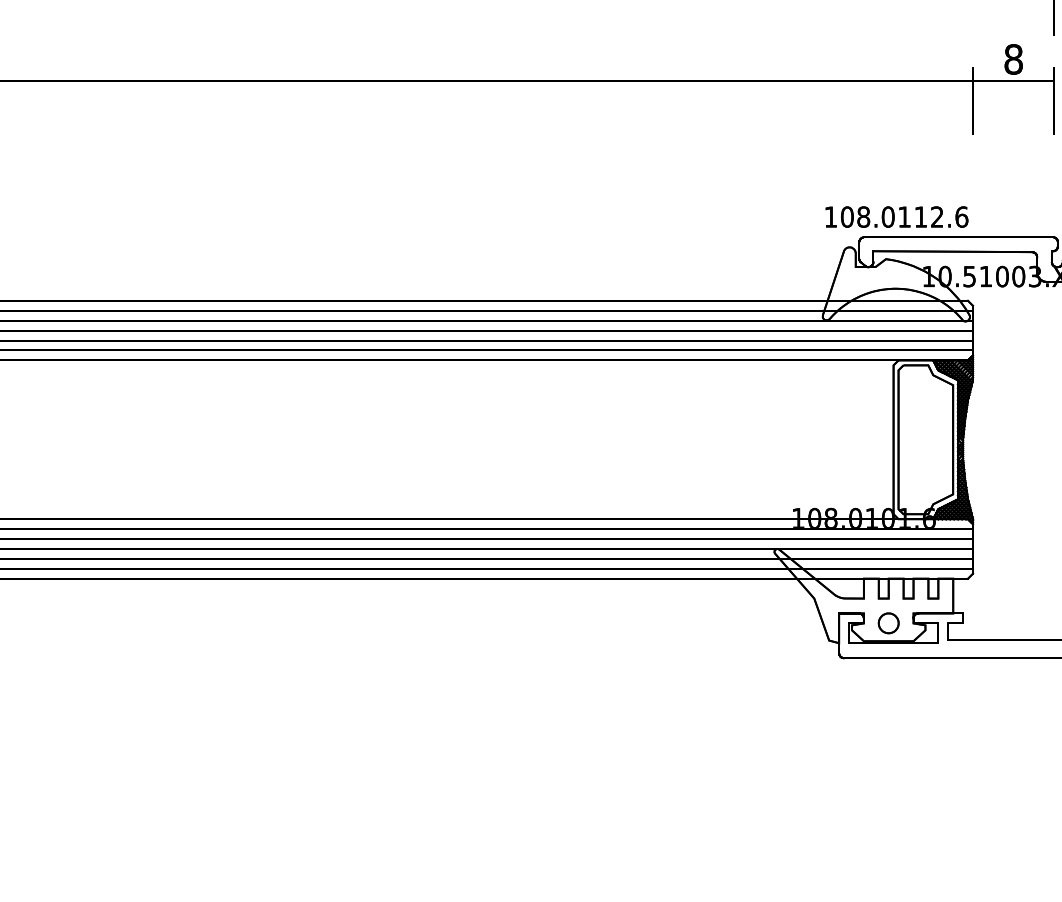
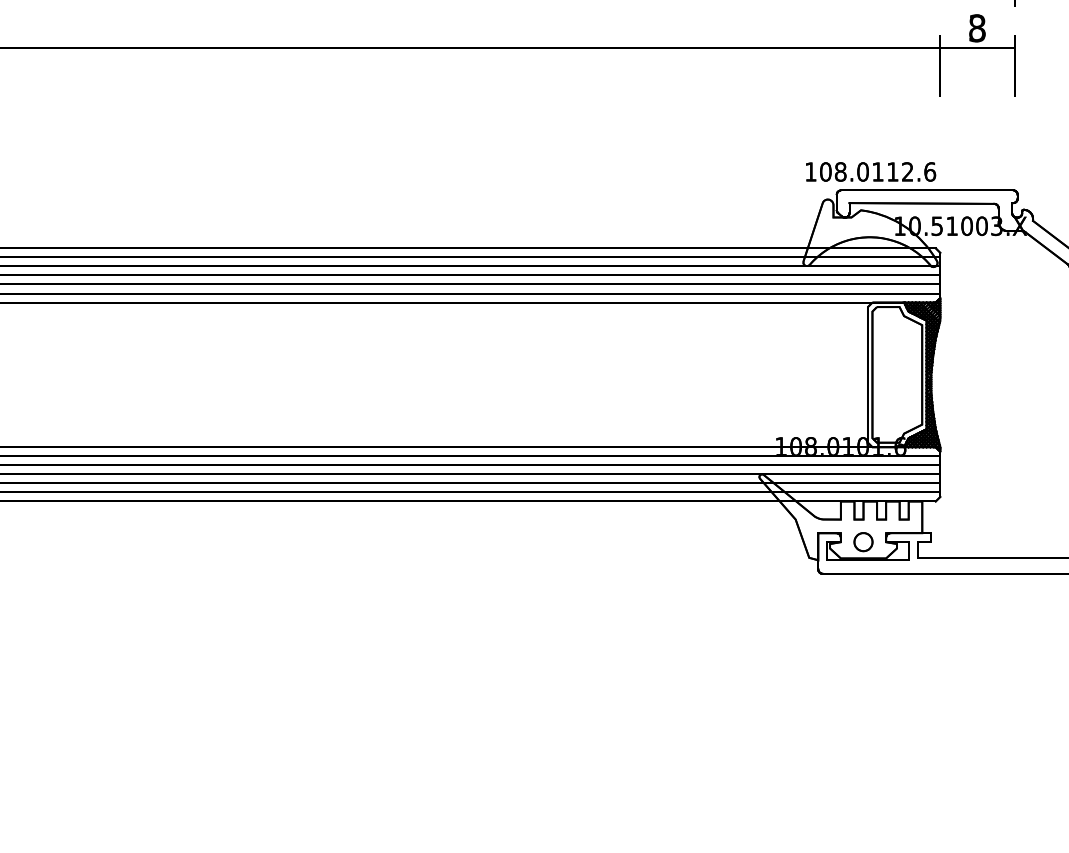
text: (1013, 59) -> (977, 28), 8 -> 3

